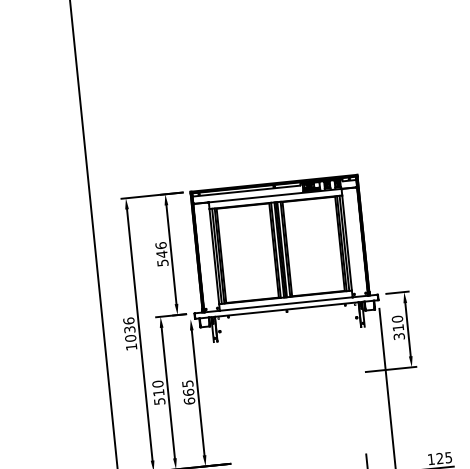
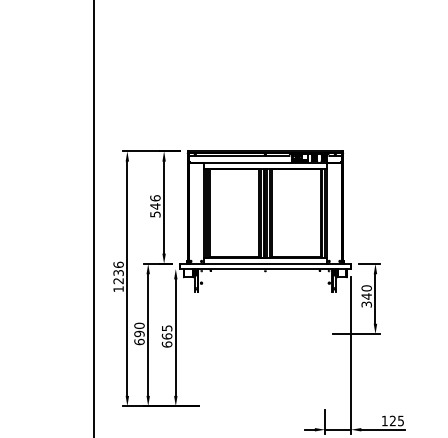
text: (398, 327) -> (366, 296), 310 -> 340
text: (130, 337) -> (118, 280), 1036 -> 1236
text: (159, 396) -> (139, 337), 510 -> 690

